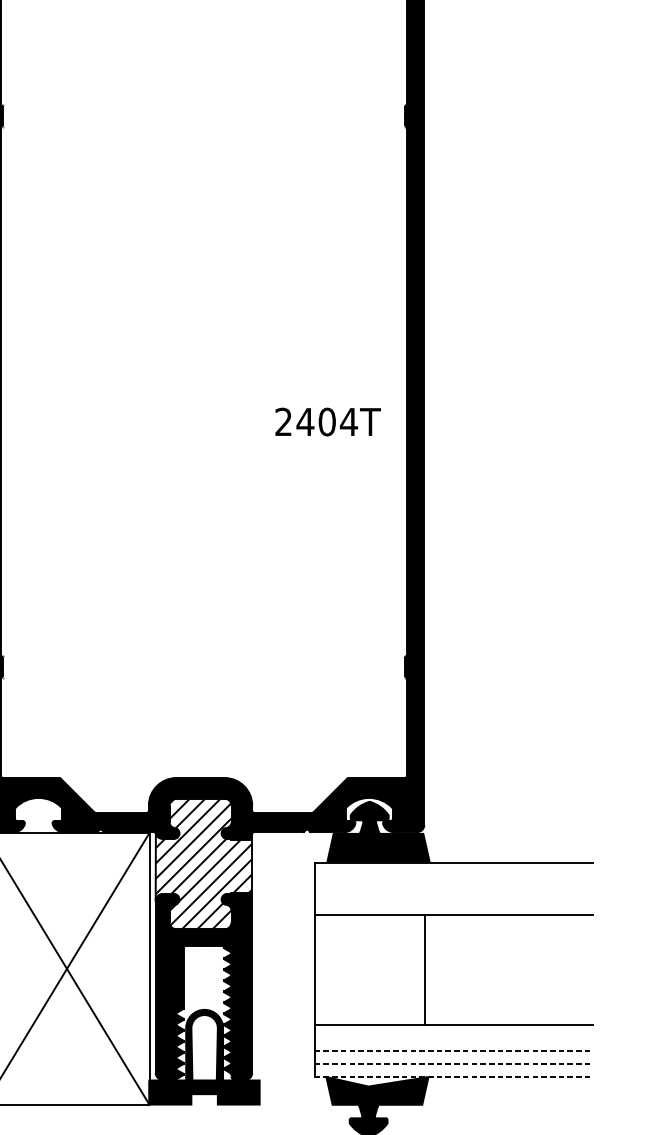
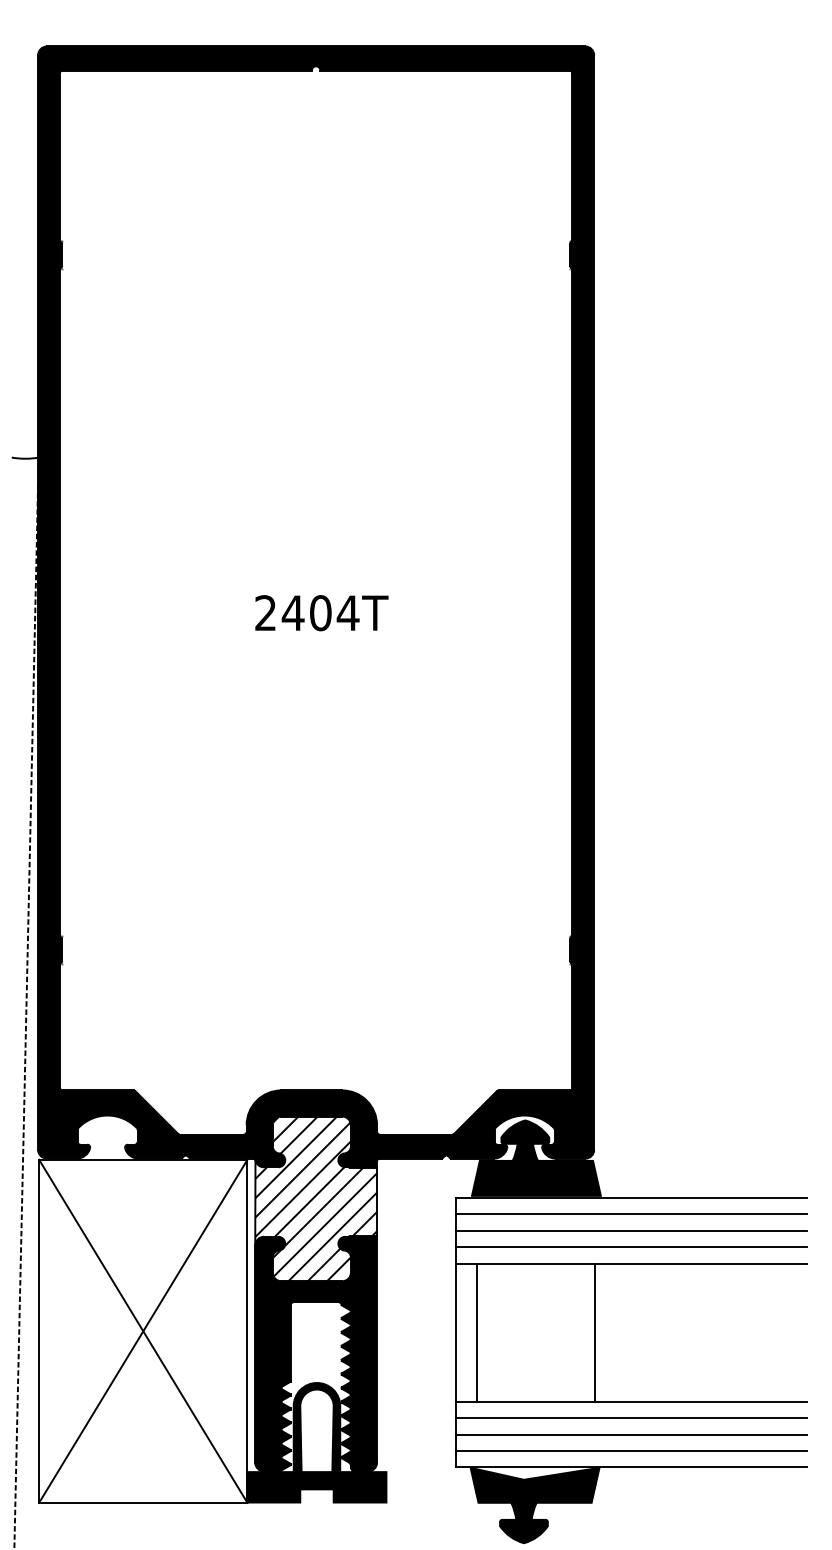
text: (327, 422) -> (321, 613), moved
line: (453, 876) -> (631, 1214), added
line: (453, 889) -> (631, 1230), added
line: (453, 902) -> (631, 1247), added
line: (331, 969) -> (476, 1332), added
line: (453, 1037) -> (631, 1418), added
line: (453, 1050) -> (631, 1434), dashed -> solid
line: (453, 1064) -> (631, 1451), dashed -> solid
line: (453, 1076) -> (631, 1467), dashed -> solid

